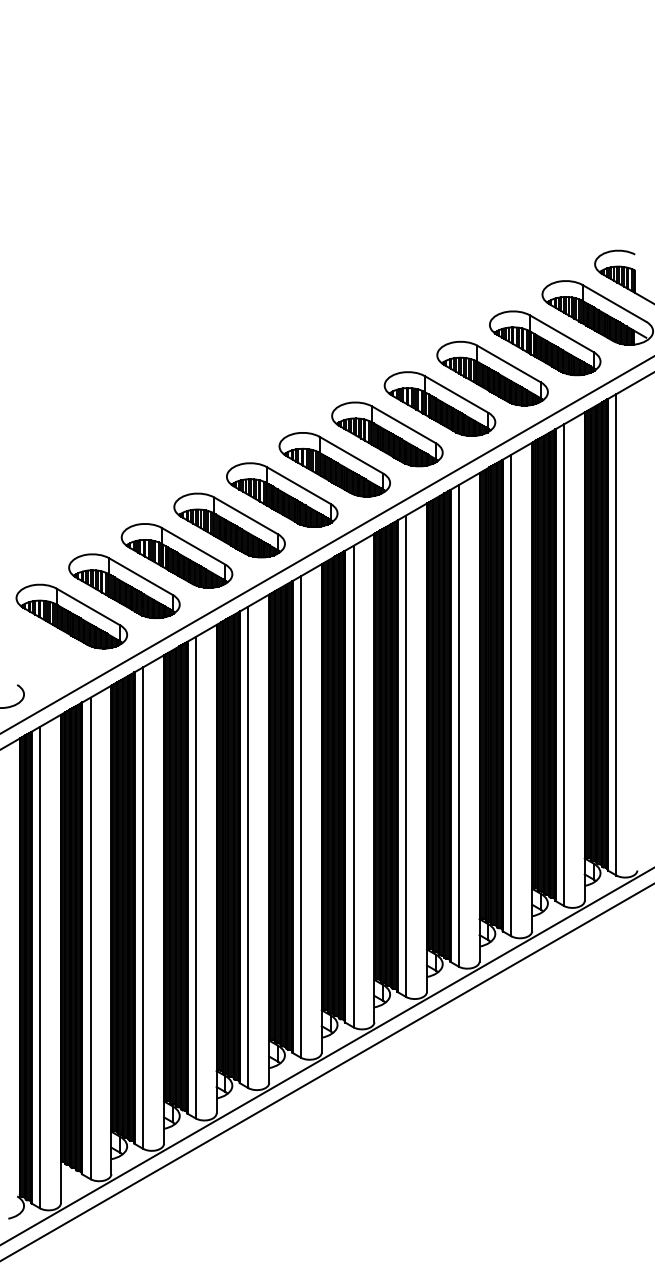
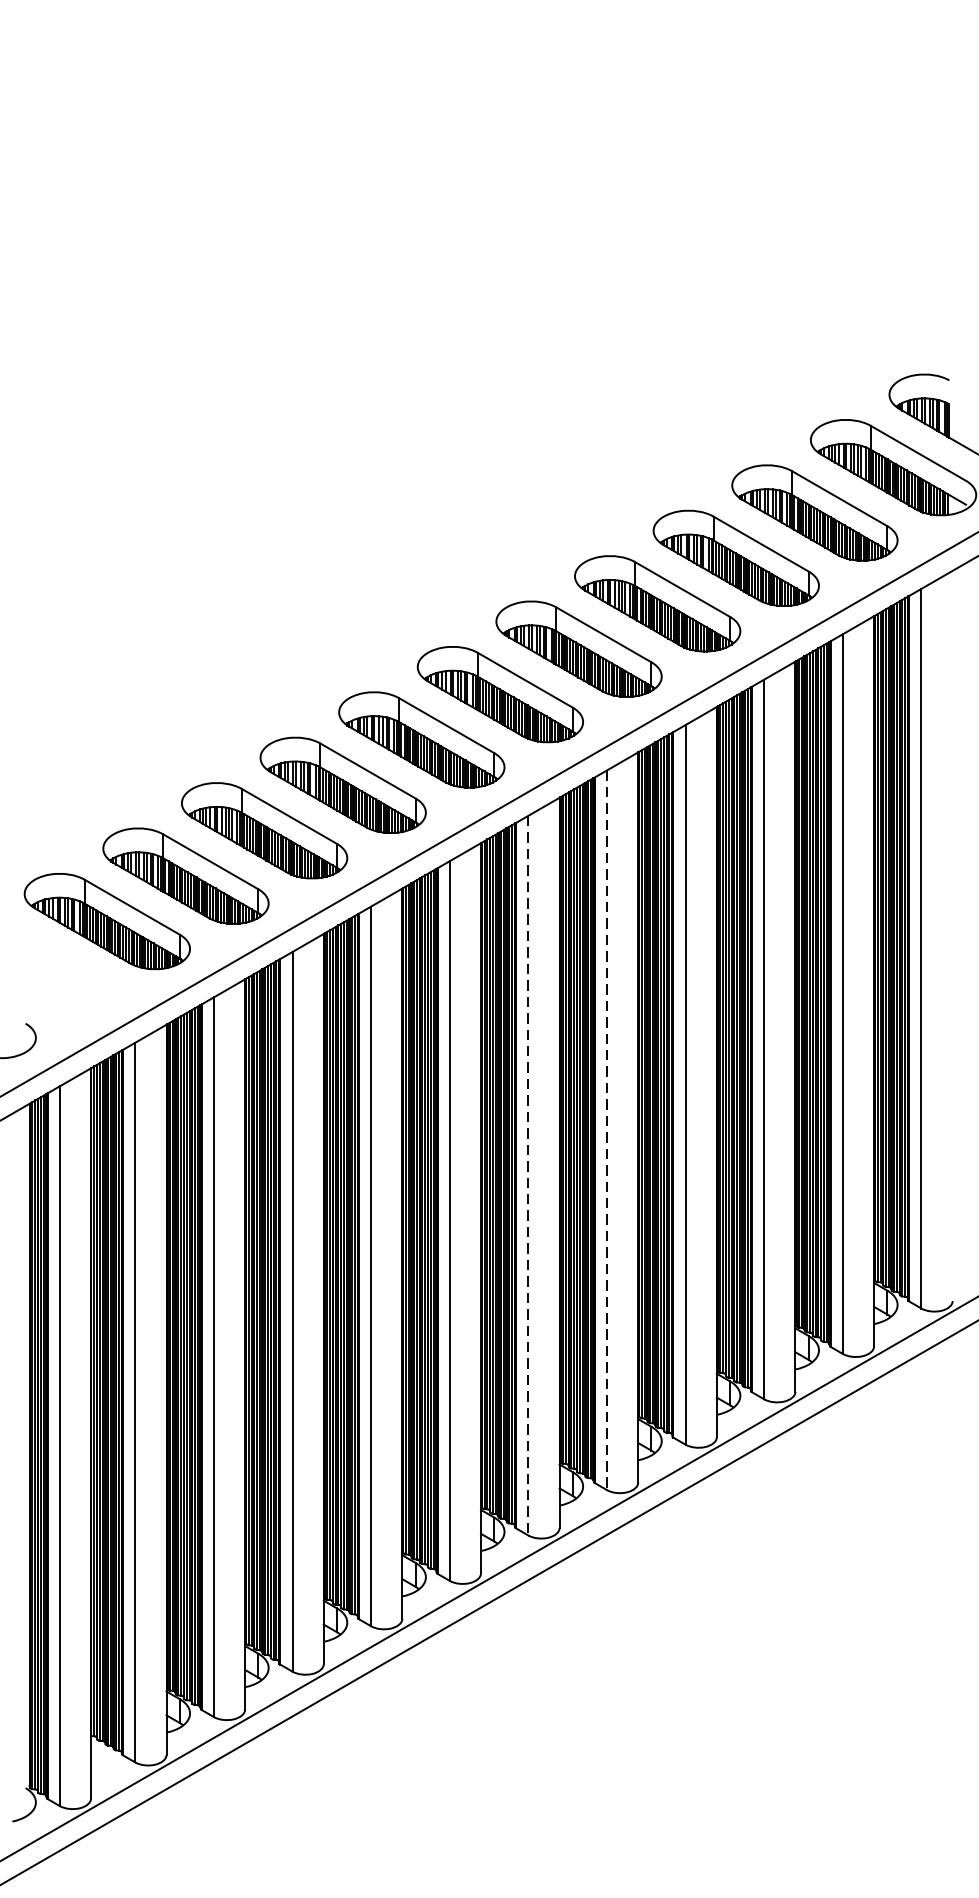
line: (406, 756) -> (607, 1130), solid -> dashed
line: (353, 786) -> (528, 1175), solid -> dashed

